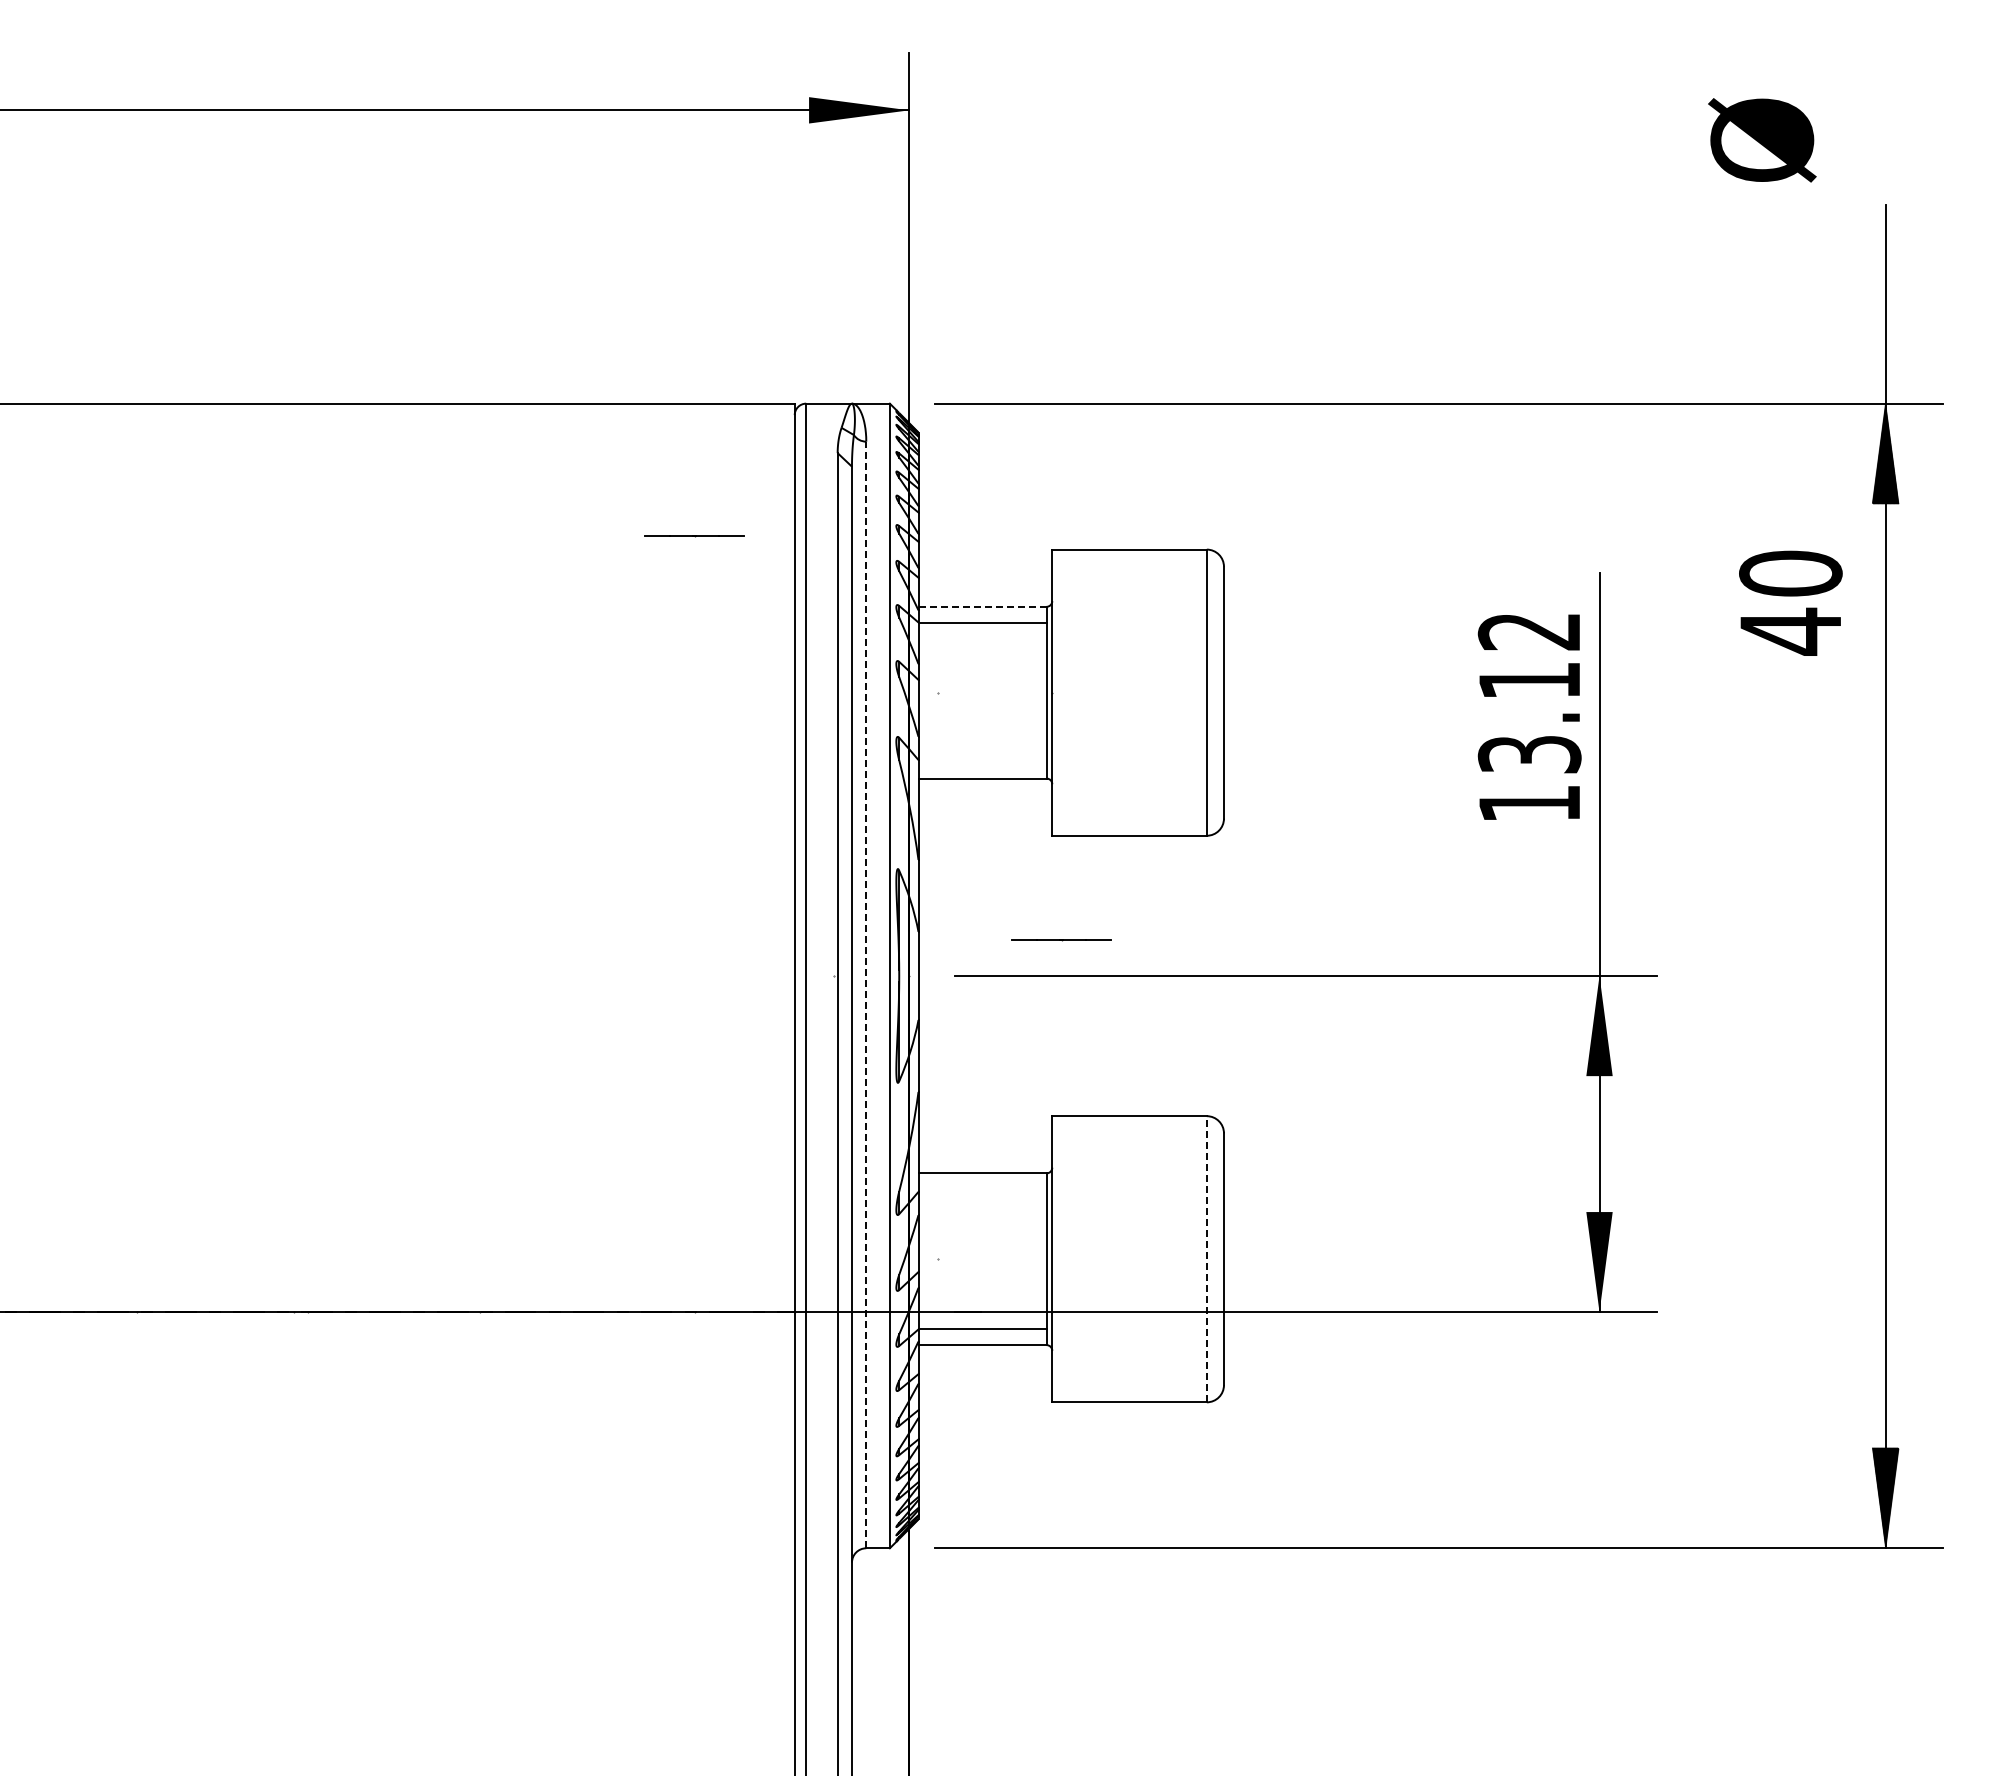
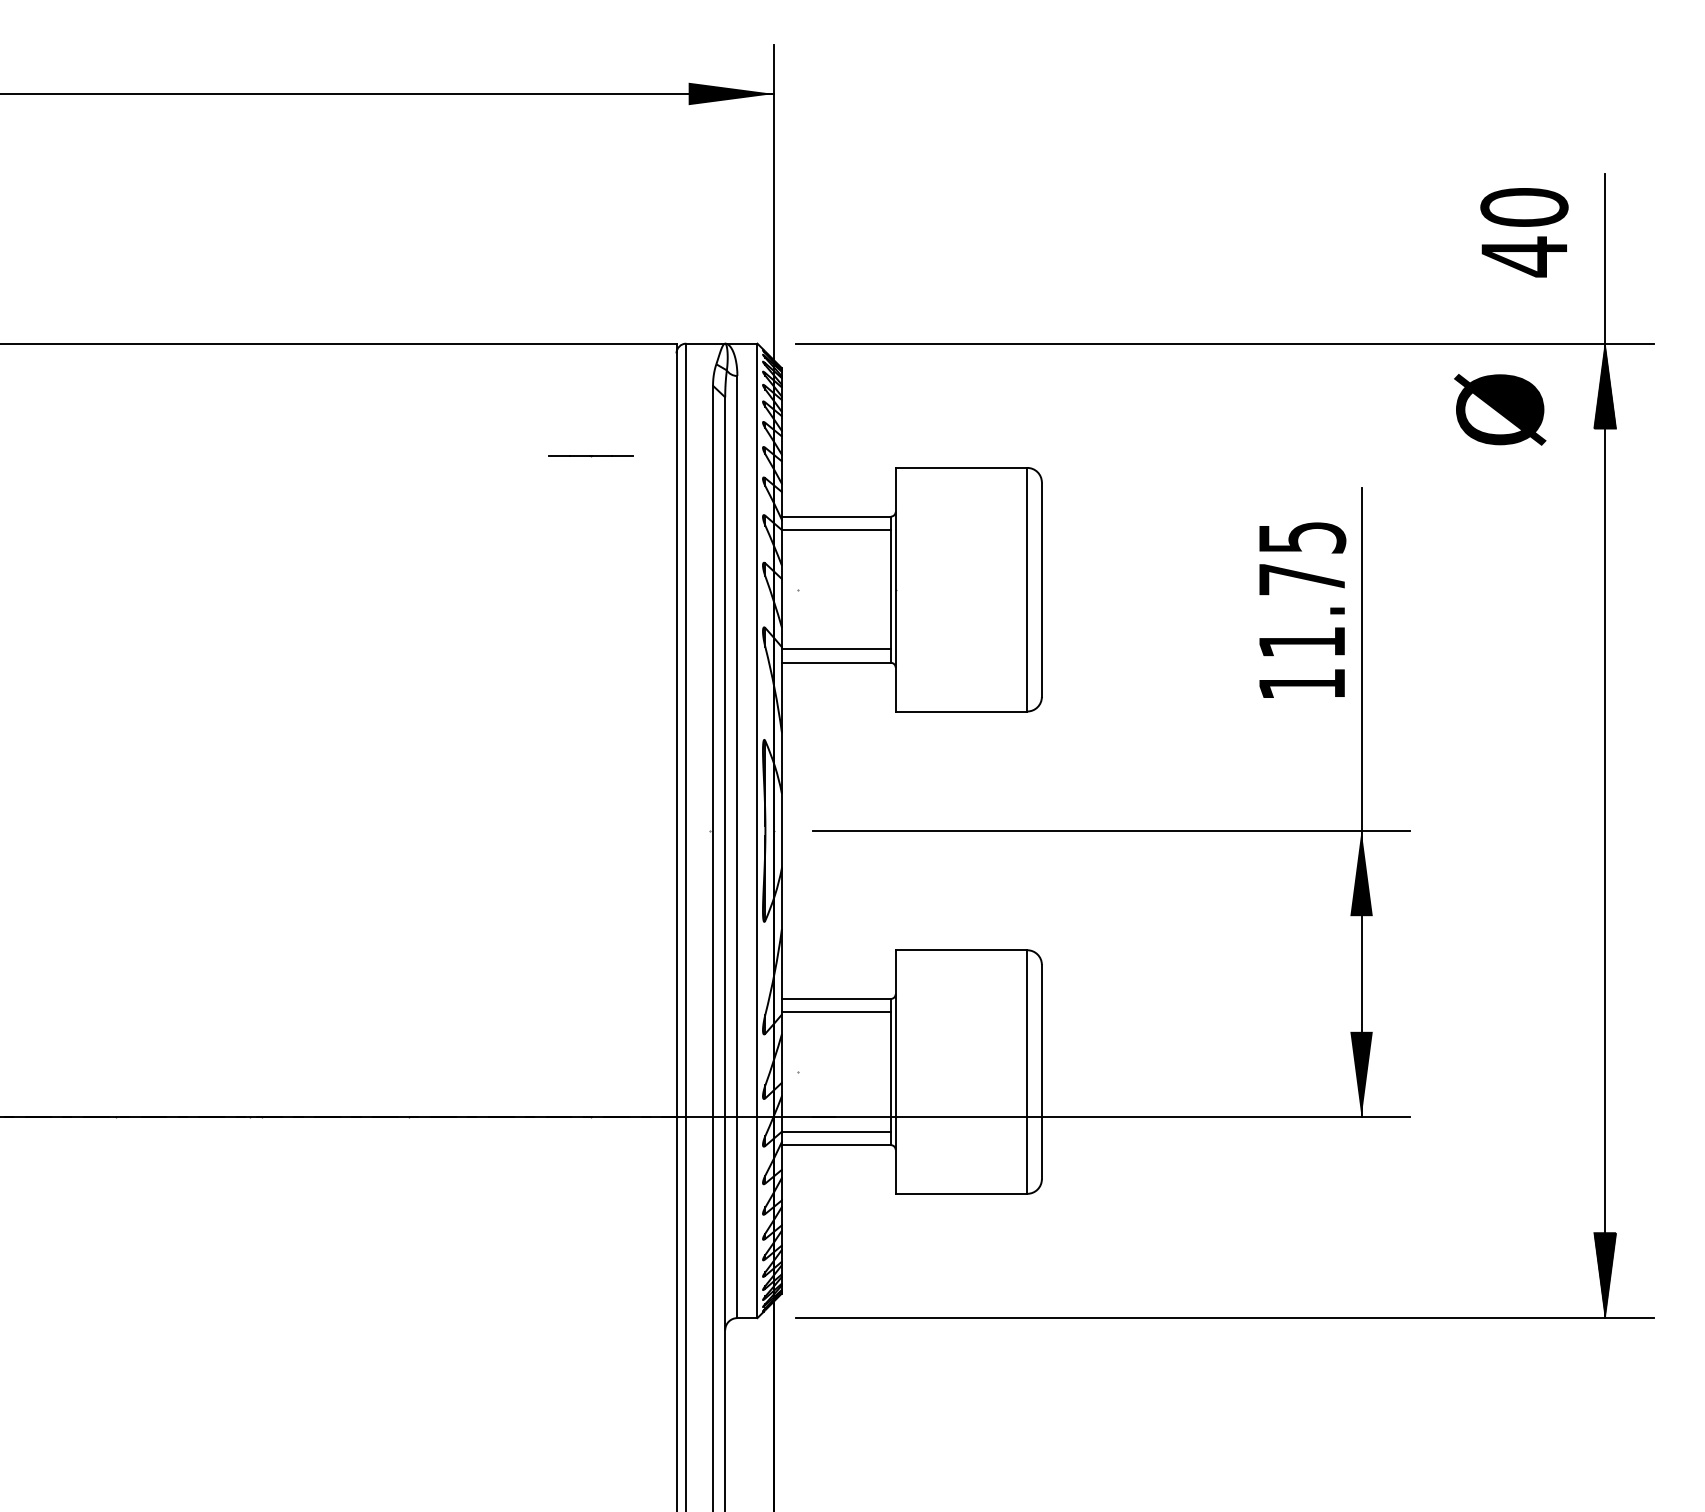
text: (1762, 140) -> (1500, 409), moved
text: (1790, 602) -> (1524, 232), moved
line: (982, 606) -> (836, 516), dashed -> solid
text: (1529, 693) -> (1301, 590), 13.12 -> 11.75
line: (982, 762) -> (836, 649), added
line: (1061, 940) -> (903, 800), removed
line: (866, 994) -> (737, 846), dashed -> solid
line: (982, 1189) -> (836, 1012), added
line: (1206, 1258) -> (1027, 1071), dashed -> solid

